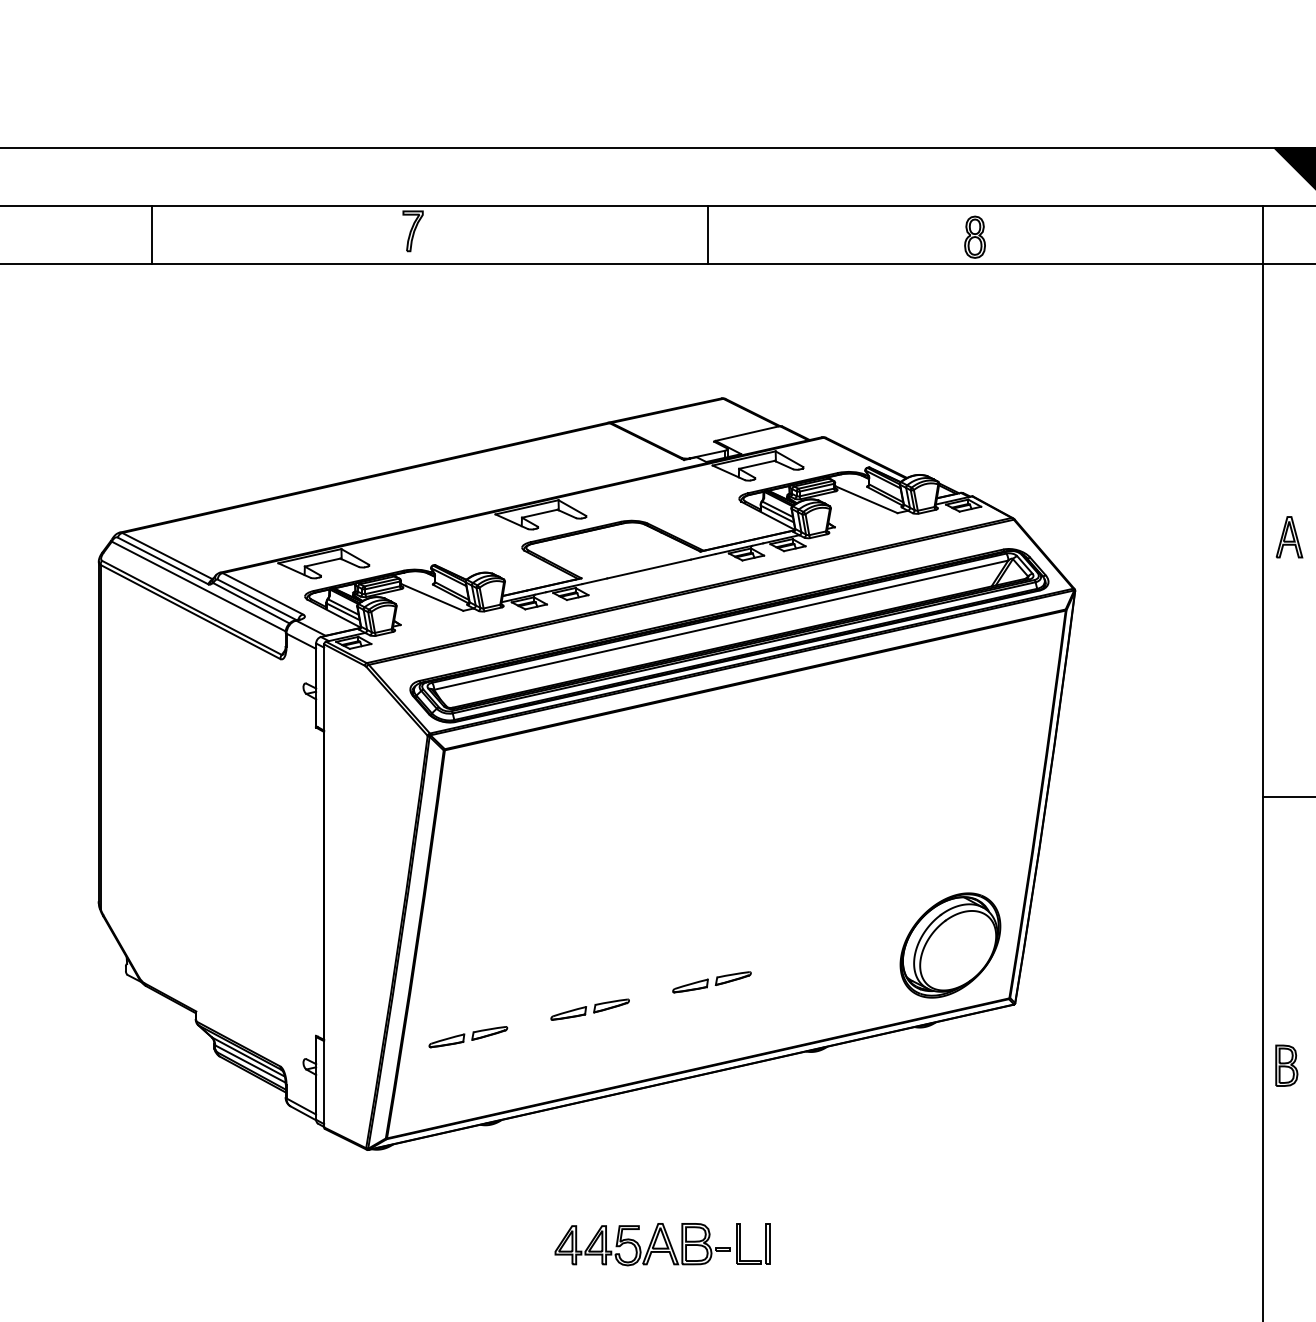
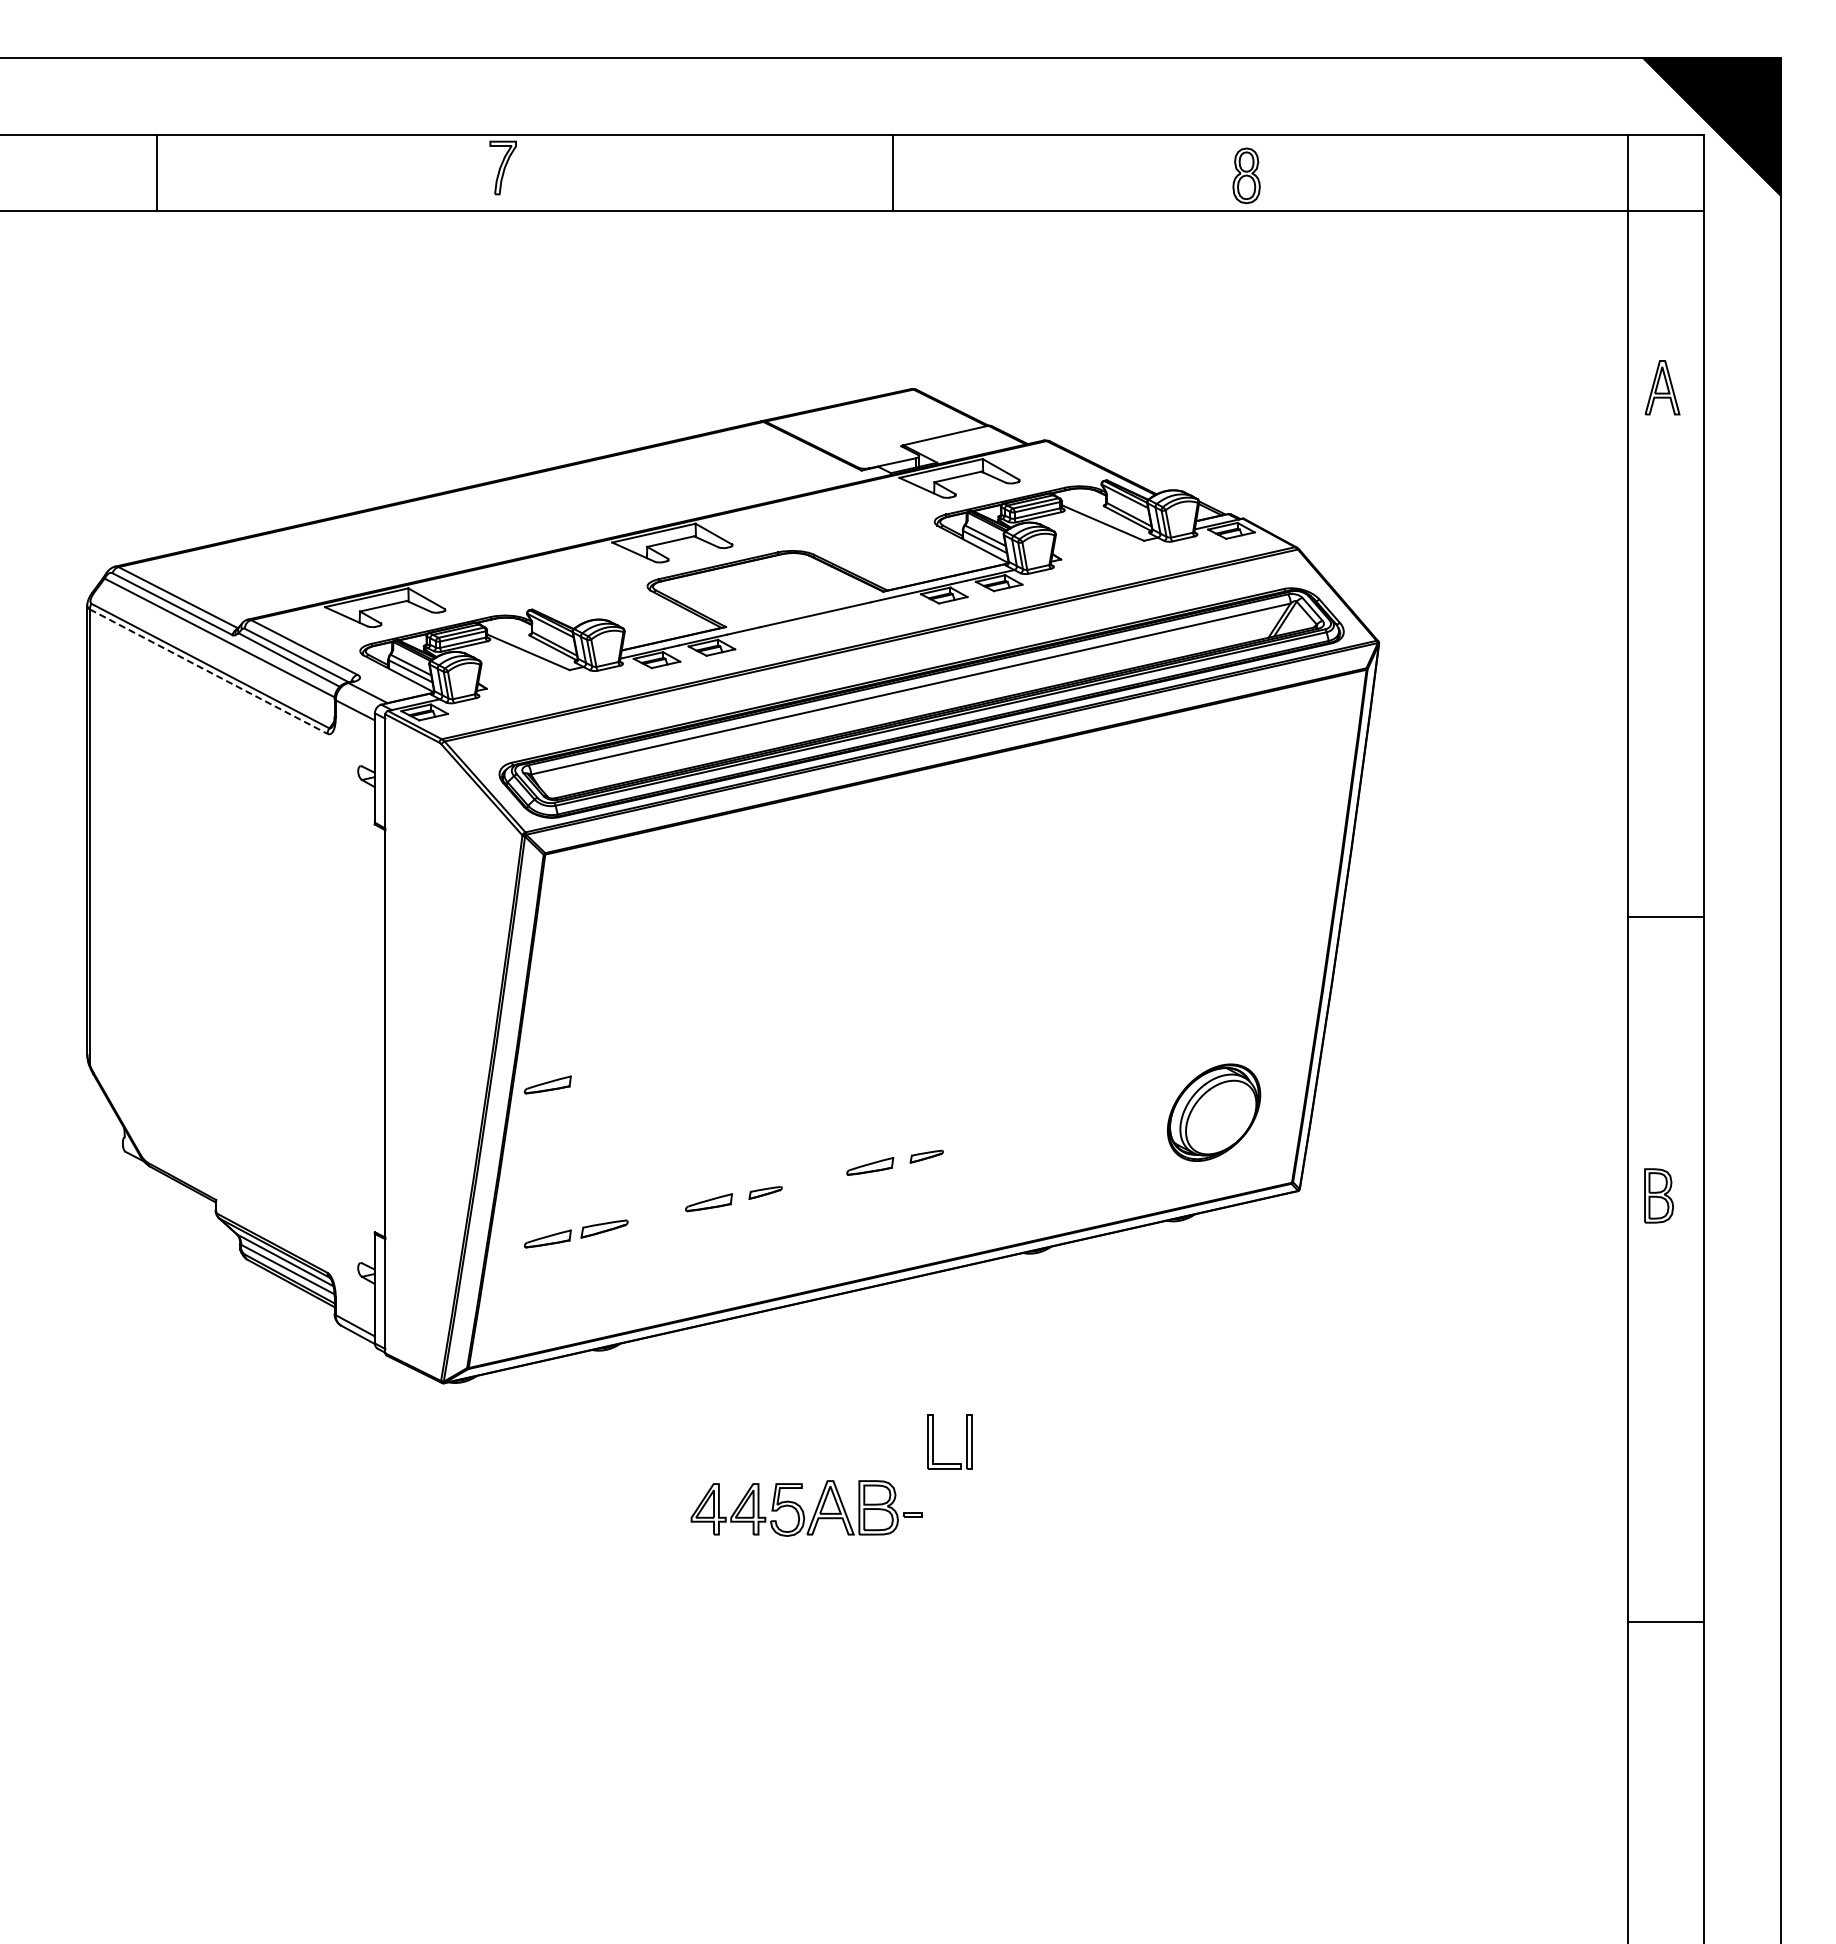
part: (1289, 537) -> (1662, 387), moved
line: (191, 611) -> (209, 671), solid -> dashed
part: (446, 924) -> (547, 1084), added
part: (950, 945) -> (1213, 1112), size x0.7
part: (733, 978) -> (926, 1156), size x0.7
part: (611, 1005) -> (765, 1192), size x0.7
part: (1286, 1065) -> (1658, 1195), moved
part: (740, 1243) -> (933, 1441), moved

